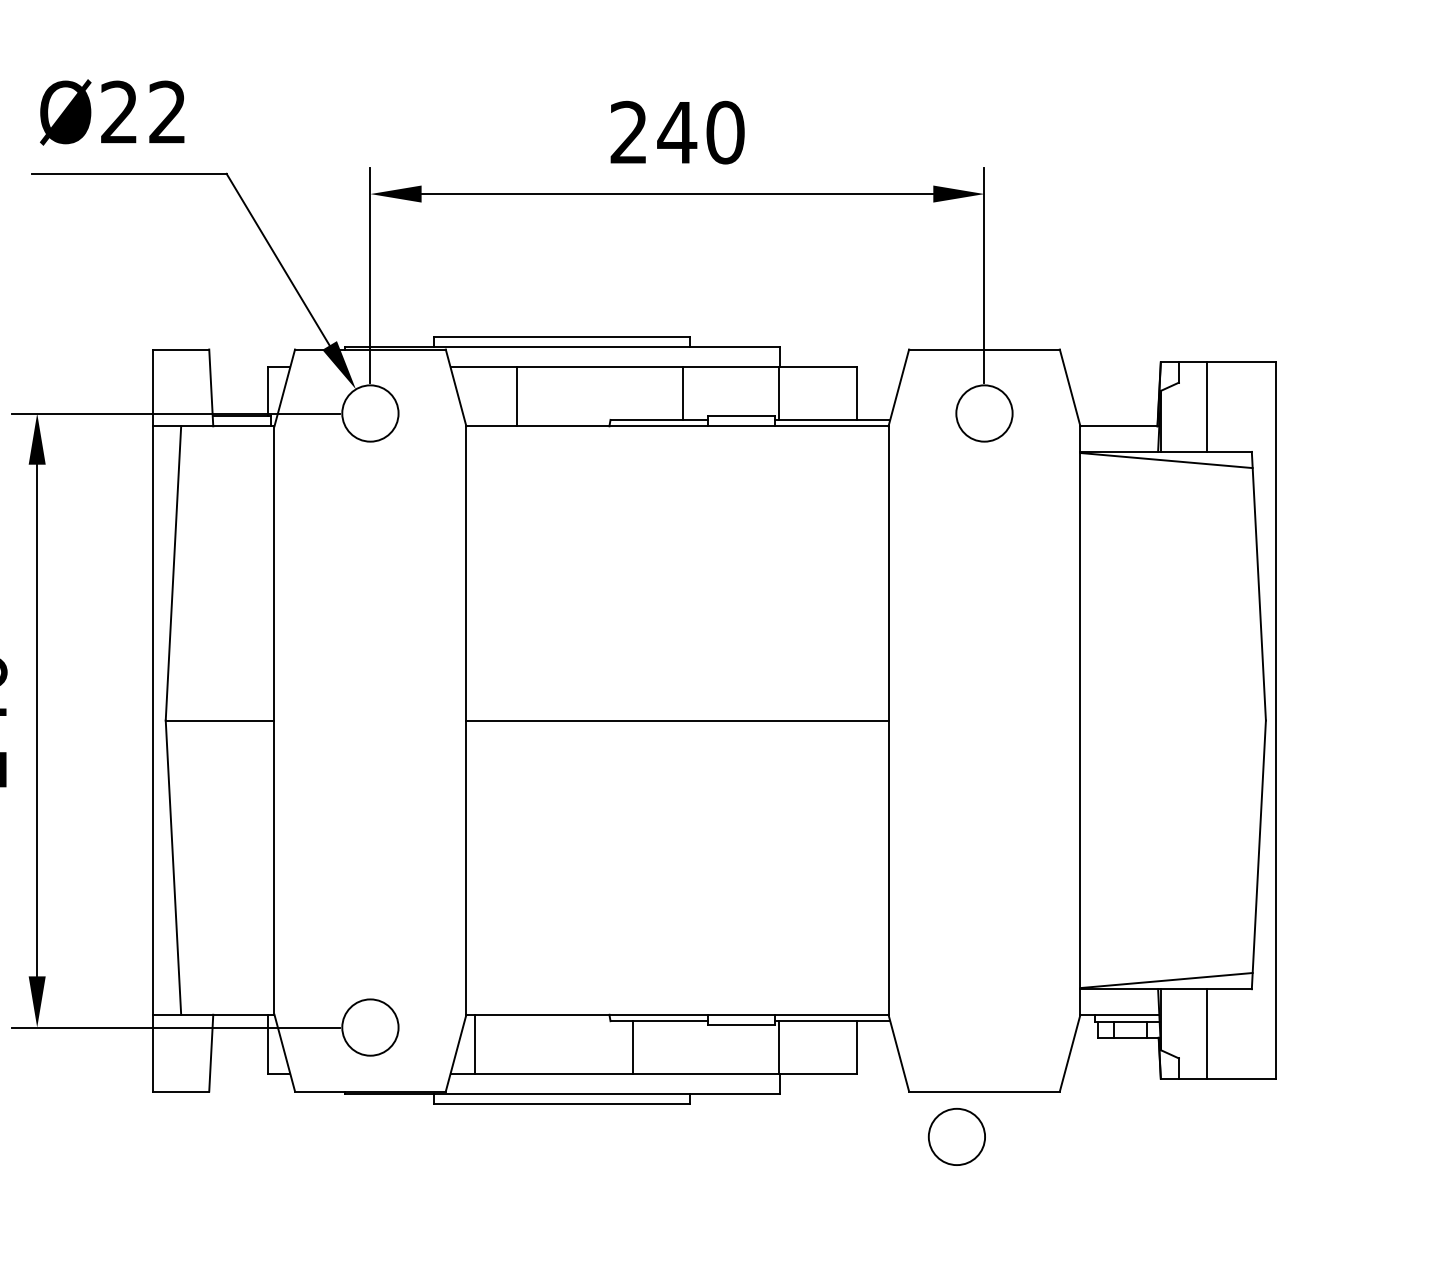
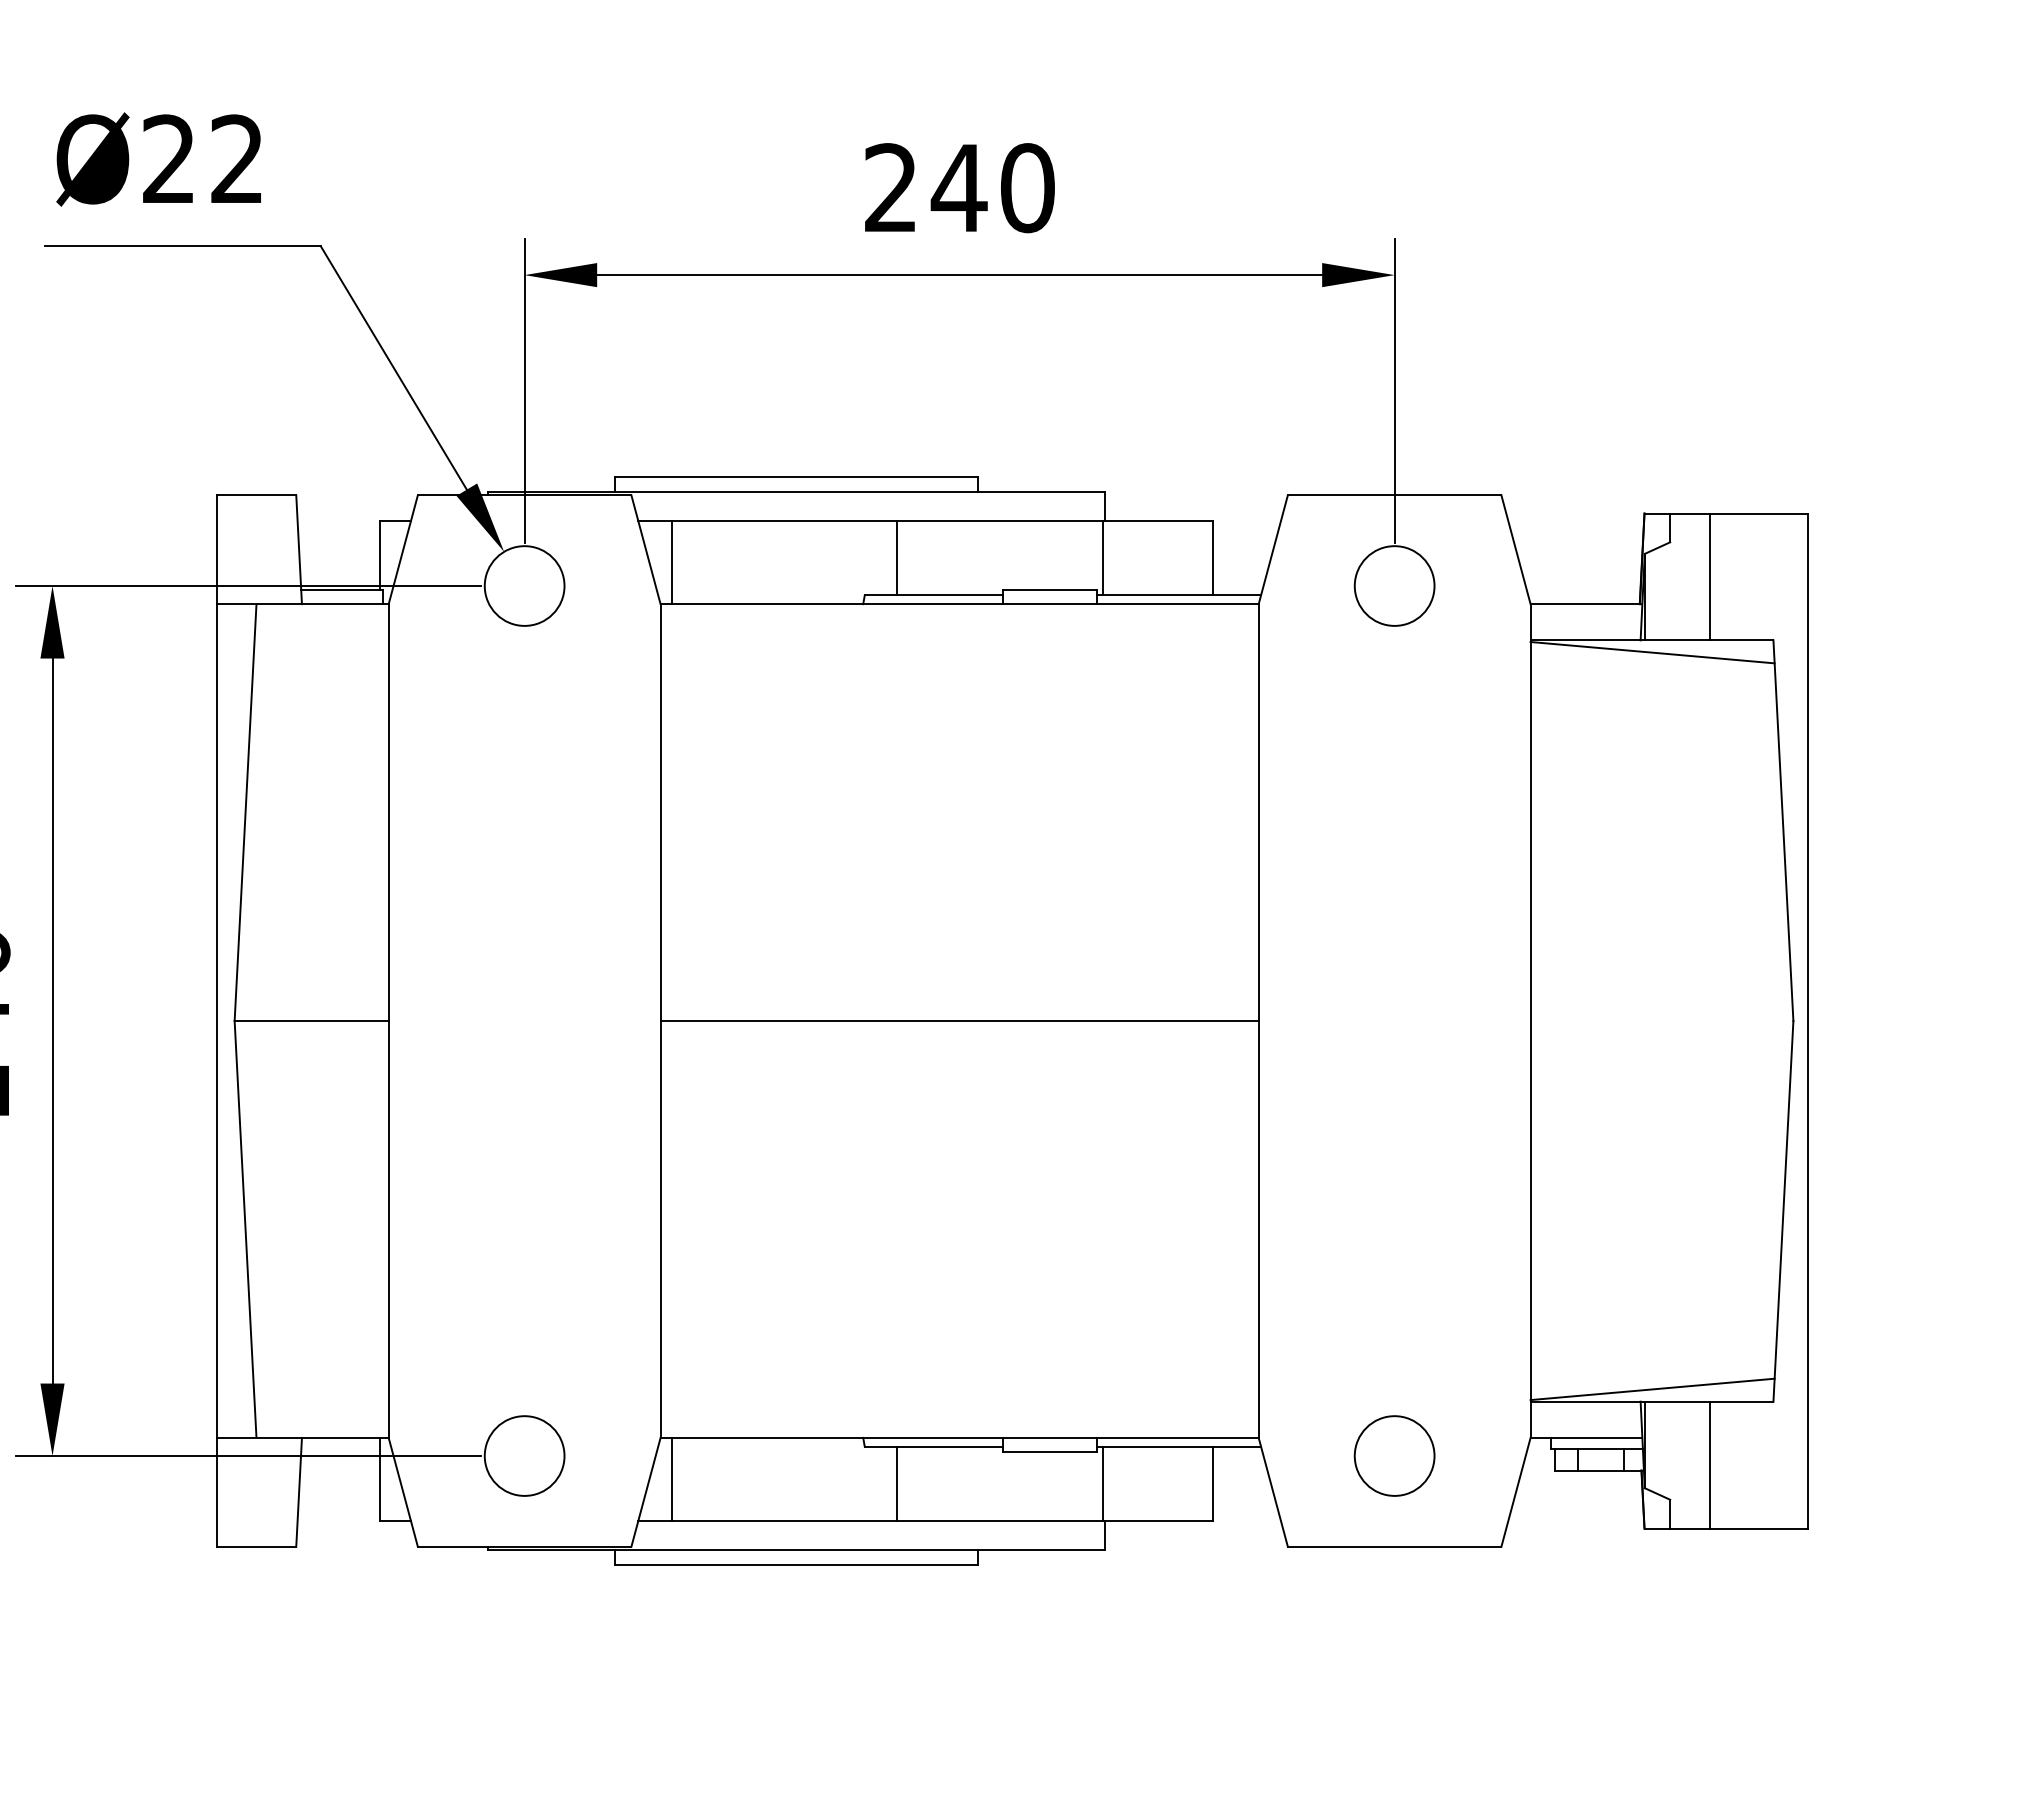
line: (683, 393) -> (896, 557), moved
line: (517, 396) -> (672, 562), moved
circle: (956, 1136) -> (1394, 1455), moved

